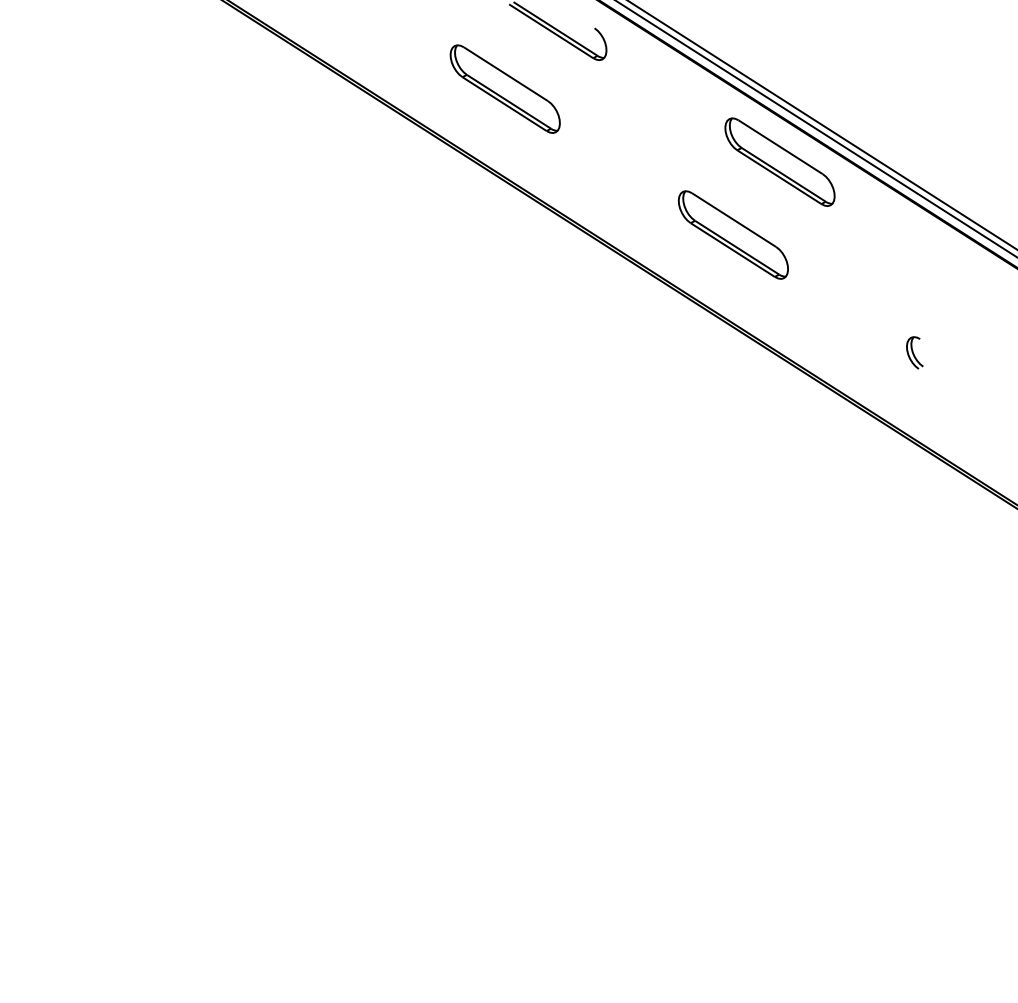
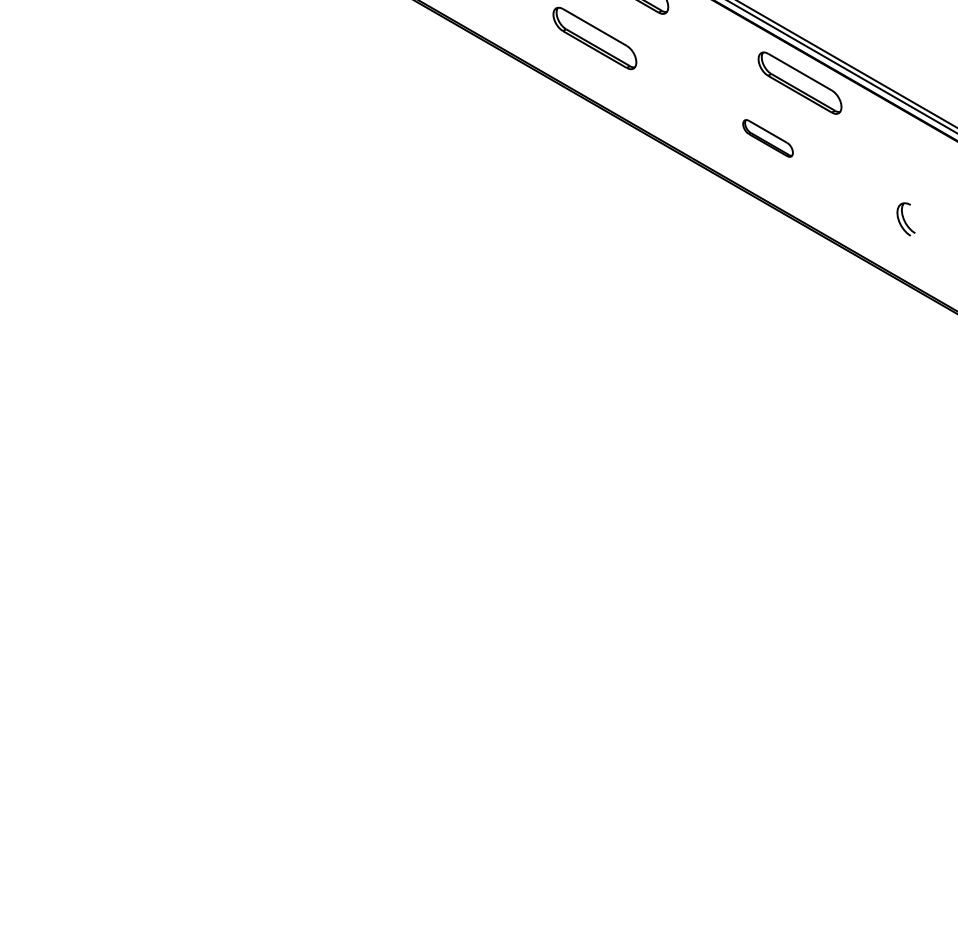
part: (732, 235) -> (767, 138), size x0.6
part: (914, 351) -> (905, 218), size x1.4

